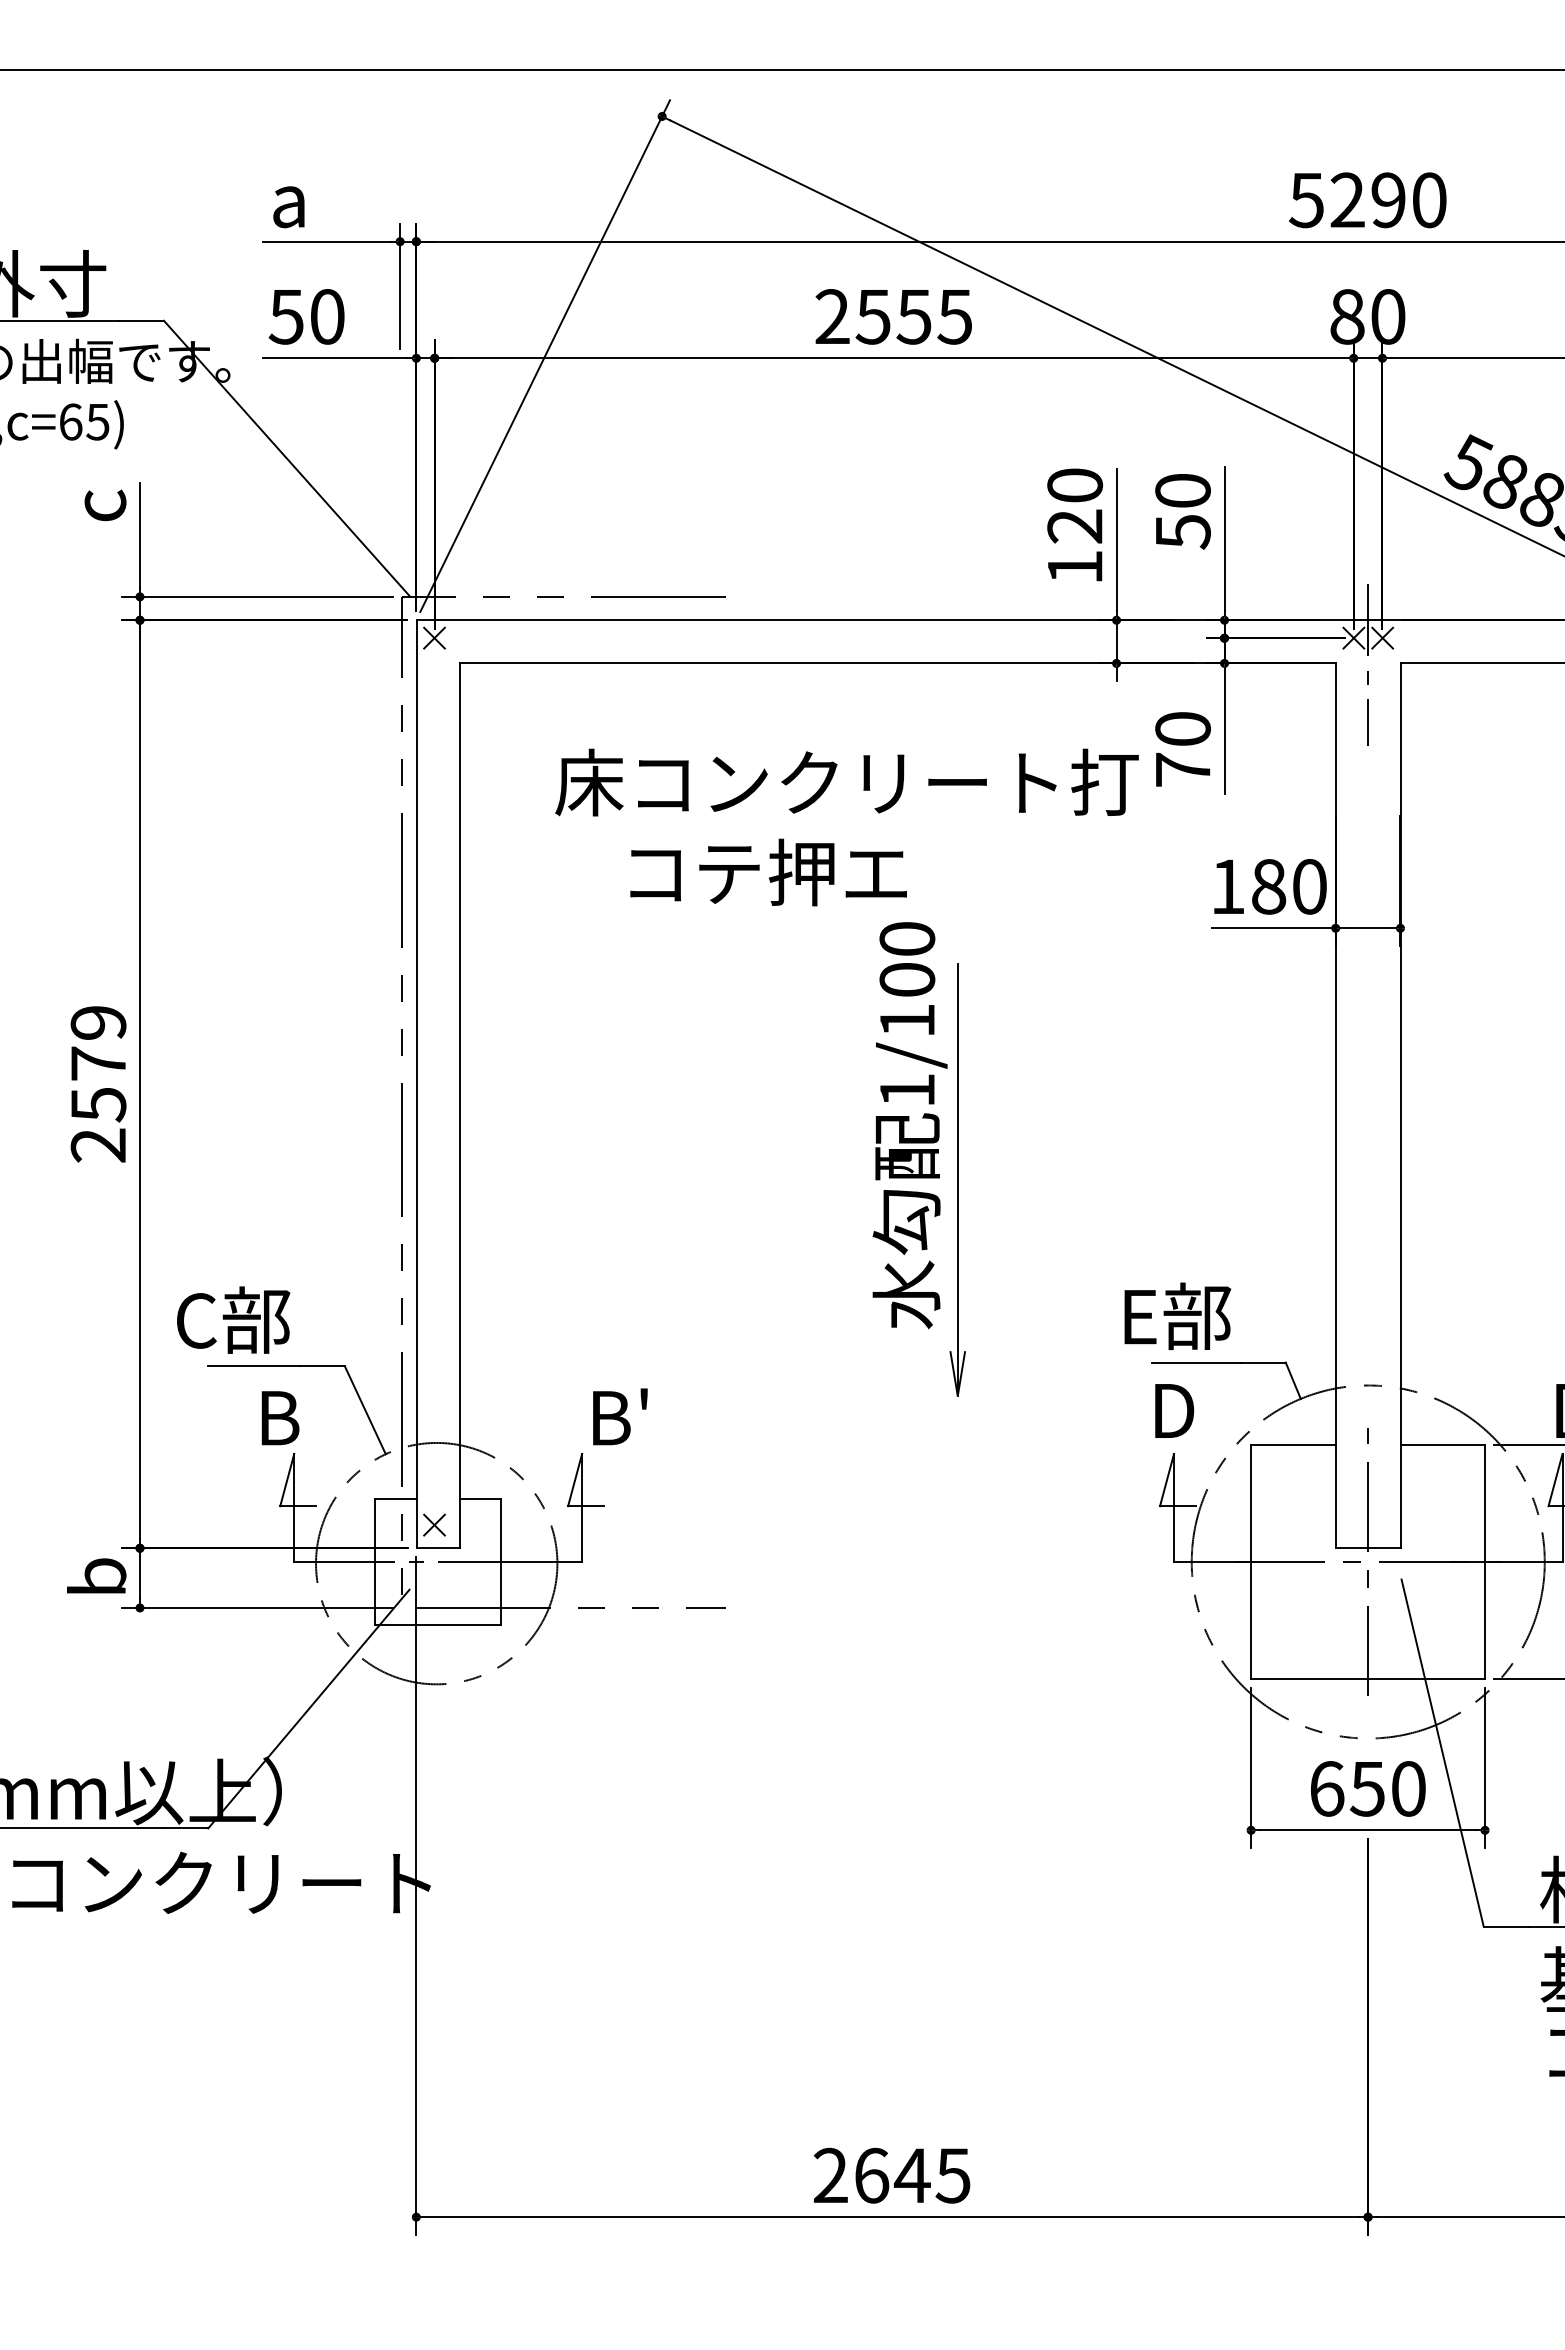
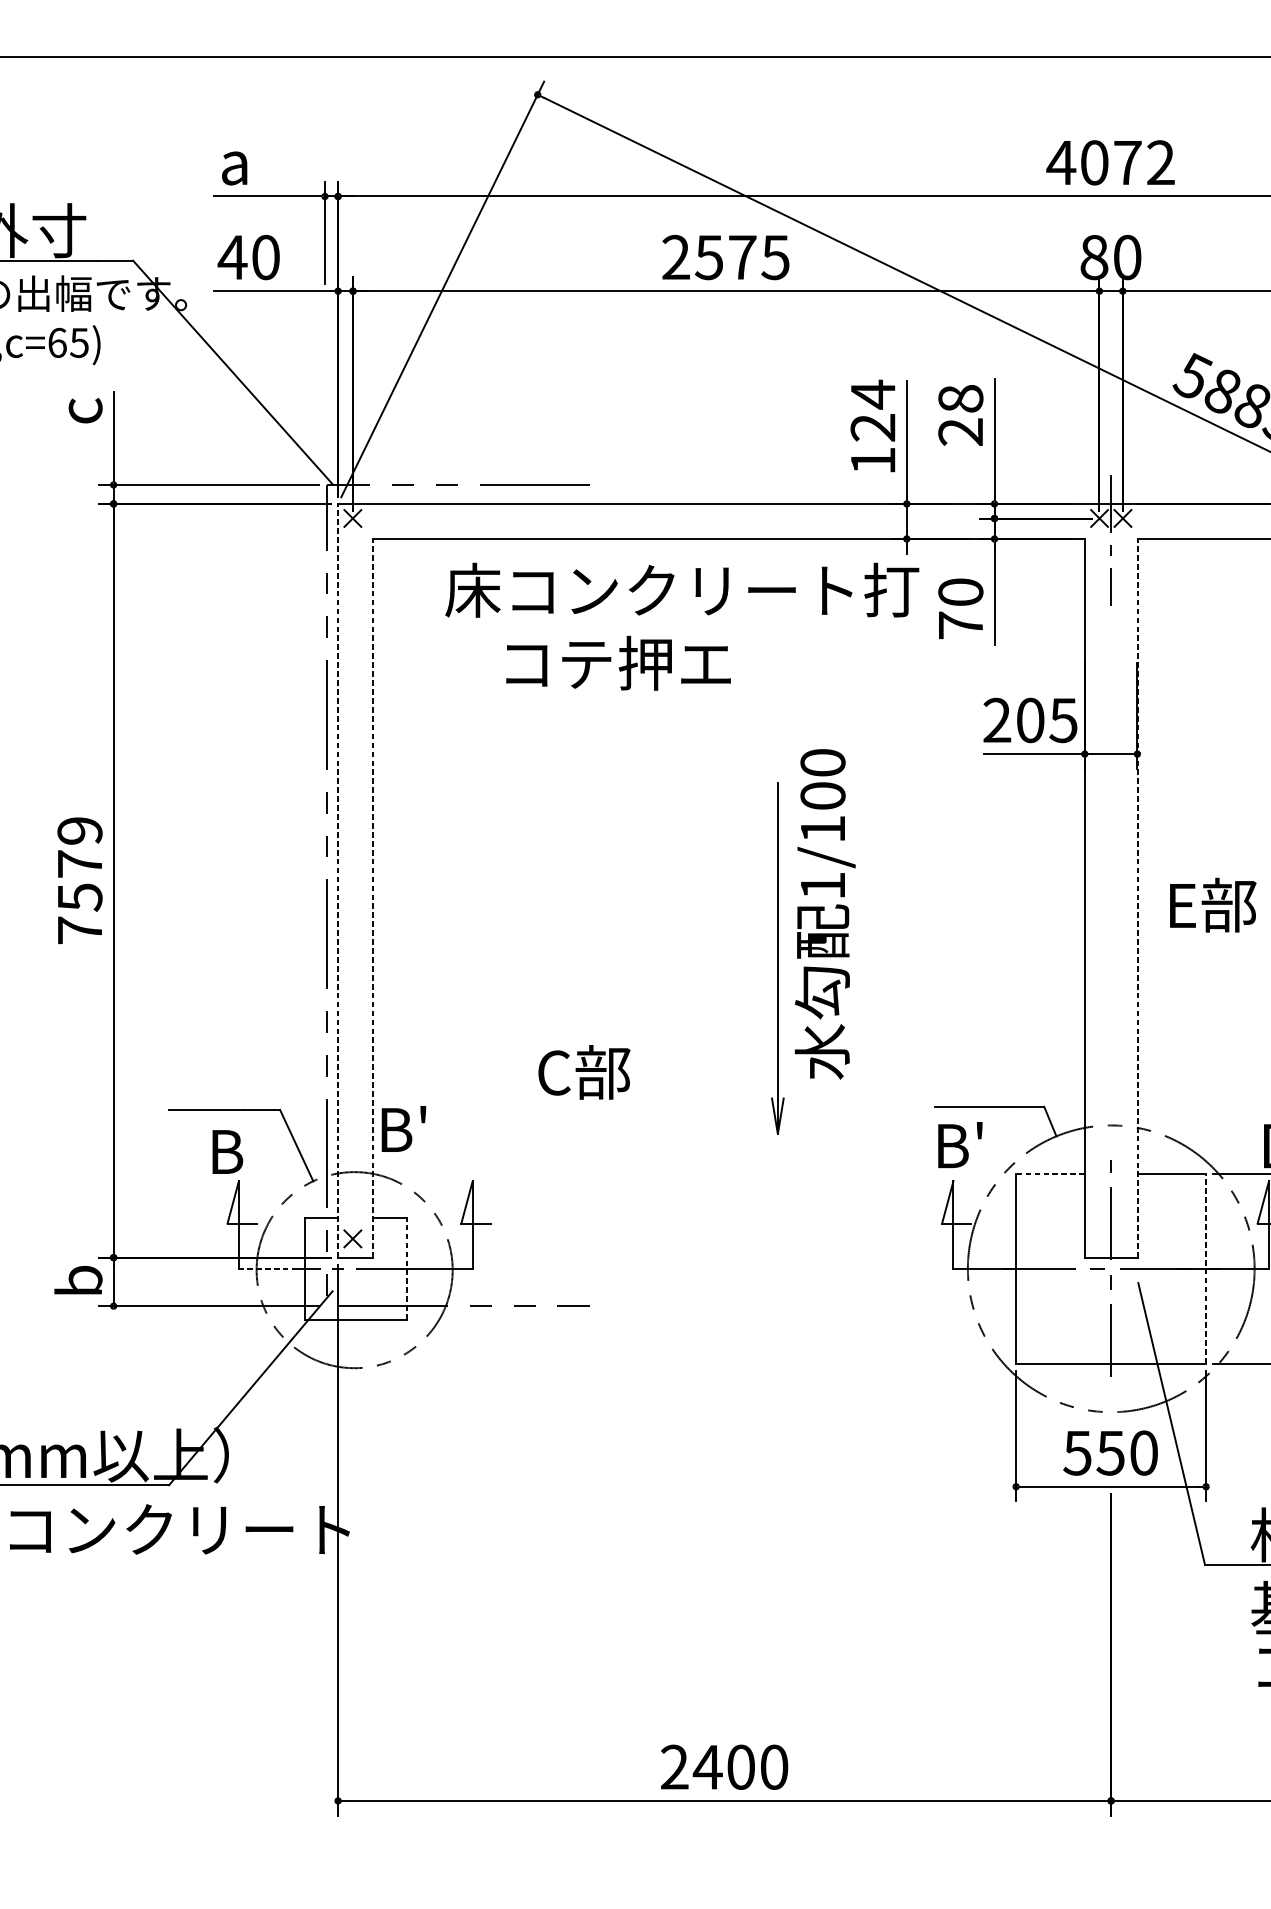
text: (1367, 200) -> (1110, 163), 5290 -> 4072
text: (286, 317) -> (232, 258), 50 -> 40
text: (913, 317) -> (741, 258), 2555 -> 2575
text: (1075, 485) -> (873, 394), 120 -> 124
text: (1182, 511) -> (960, 415), 50 -> 28
text: (846, 827) -> (681, 626), moved
text: (1268, 886) -> (1030, 720), 180 -> 205
line: (416, 1084) -> (338, 880), solid -> dashed
line: (459, 1105) -> (373, 898), solid -> dashed
line: (1400, 1105) -> (1137, 898), solid -> dashed
text: (909, 1125) -> (824, 914), moved
text: (97, 1145) -> (79, 930), 2579 -> 7579
text: (1177, 1315) -> (1212, 904), moved
text: (233, 1319) -> (584, 1071), moved
text: (1185, 1409) -> (962, 1144), D -> B'
text: (620, 1416) -> (404, 1128), moved
line: (1293, 1445) -> (1050, 1174), solid -> dashed
line: (501, 1561) -> (407, 1268), solid -> dashed
line: (330, 1562) -> (268, 1269), solid -> dashed
line: (1485, 1562) -> (1206, 1269), solid -> dashed
text: (1326, 1788) -> (1077, 1452), 650 -> 550
text: (911, 2175) -> (740, 1767), 2645 -> 2400

